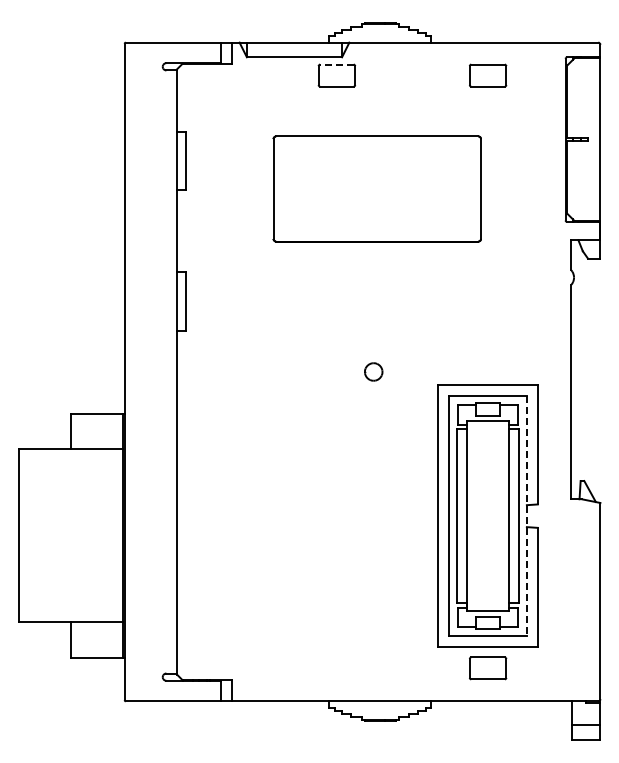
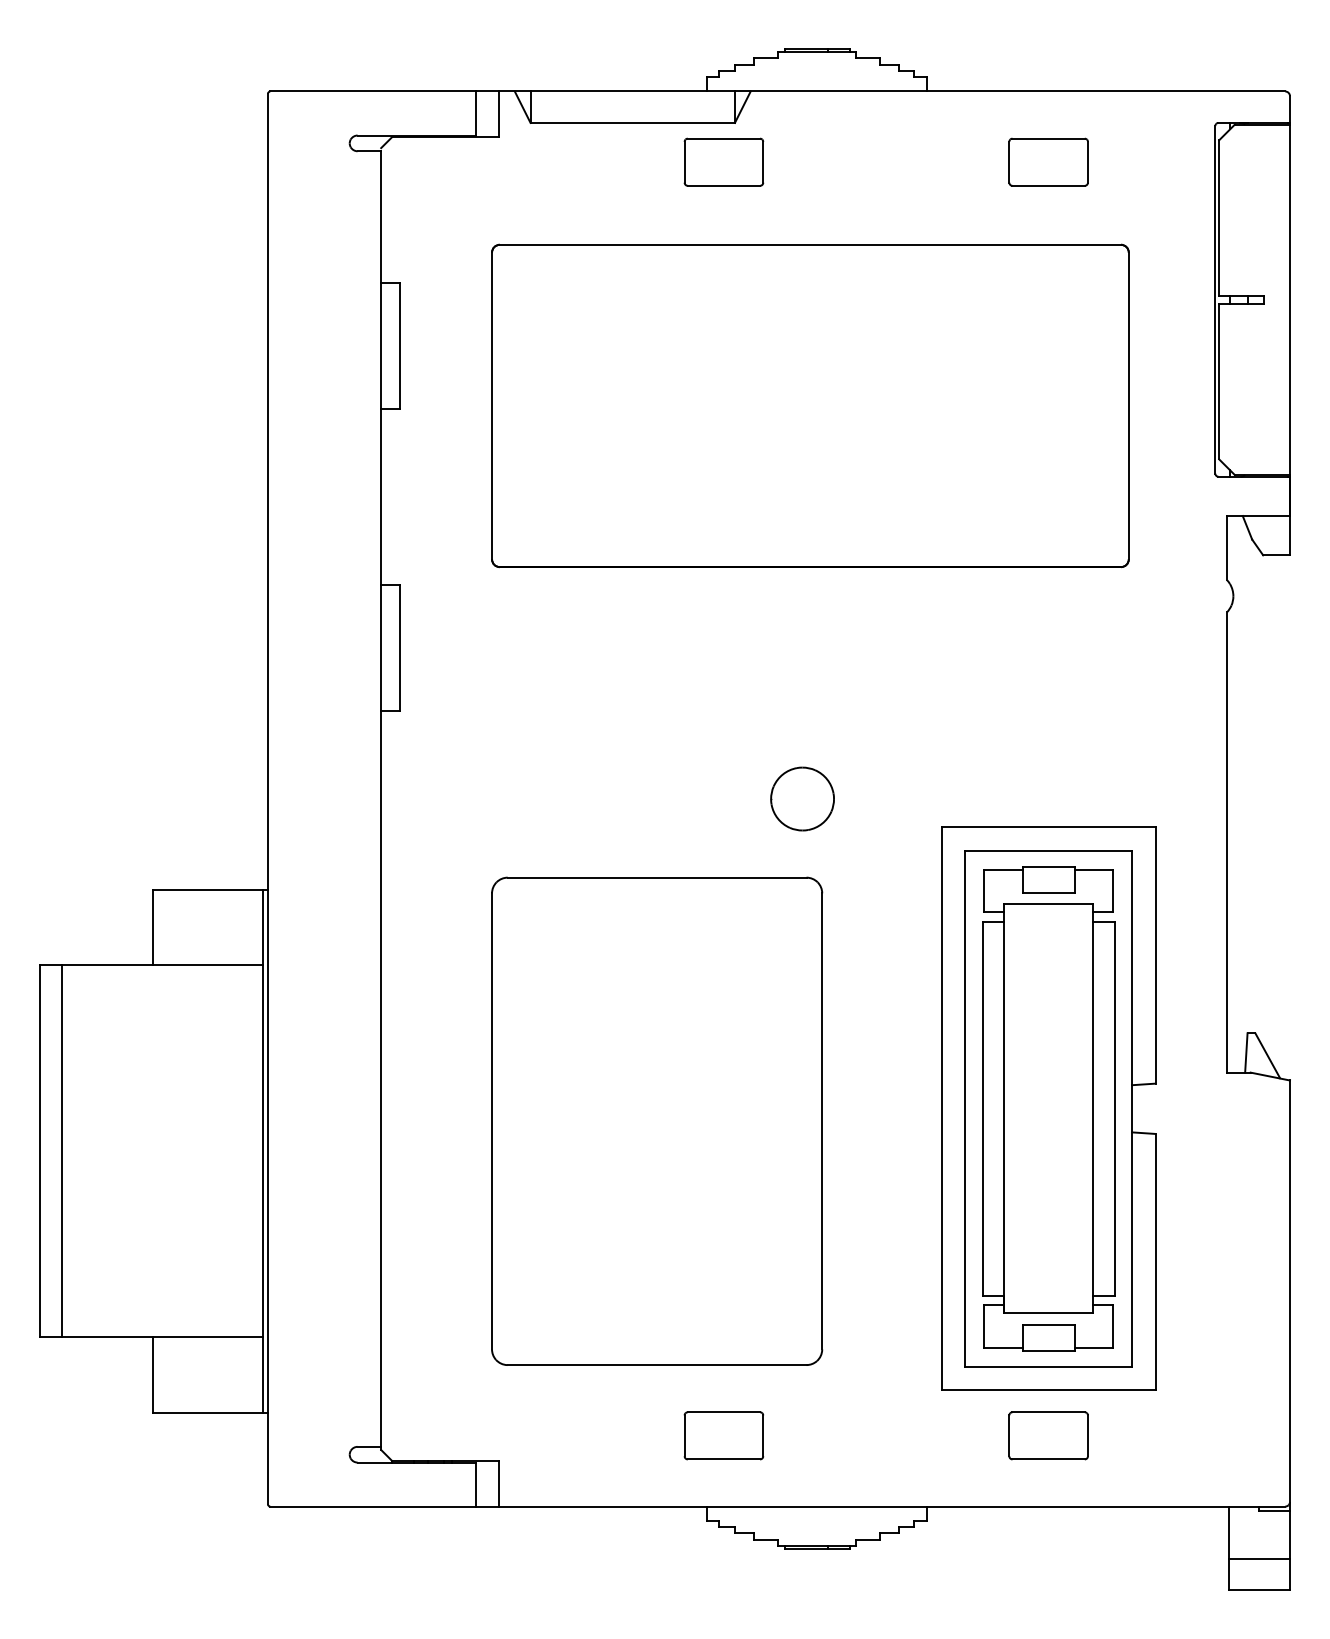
line: (336, 64) -> (723, 138), dashed -> solid
part: (377, 188) -> (811, 404), size x1.43
part: (373, 371) -> (802, 798), size x1.67
line: (526, 516) -> (1131, 1109), dashed -> solid
part: (305, 521) -> (656, 1120), added
line: (28, 535) -> (61, 1150), added
part: (336, 668) -> (723, 1436), added

